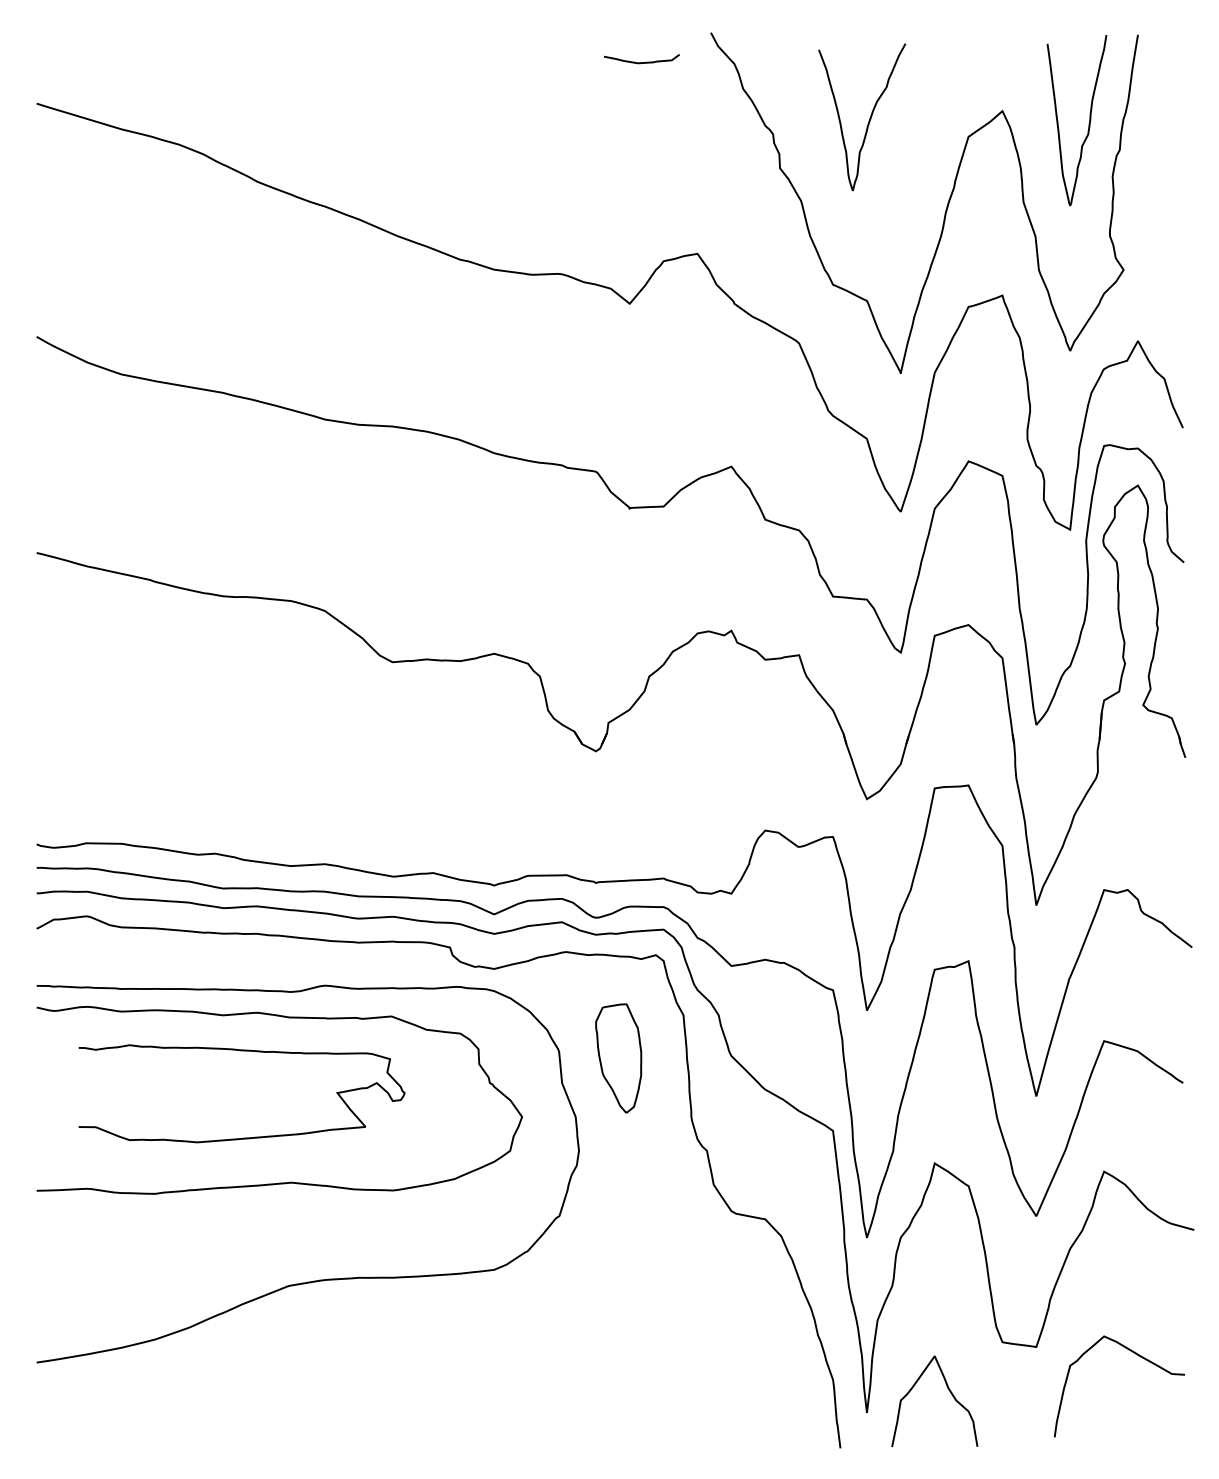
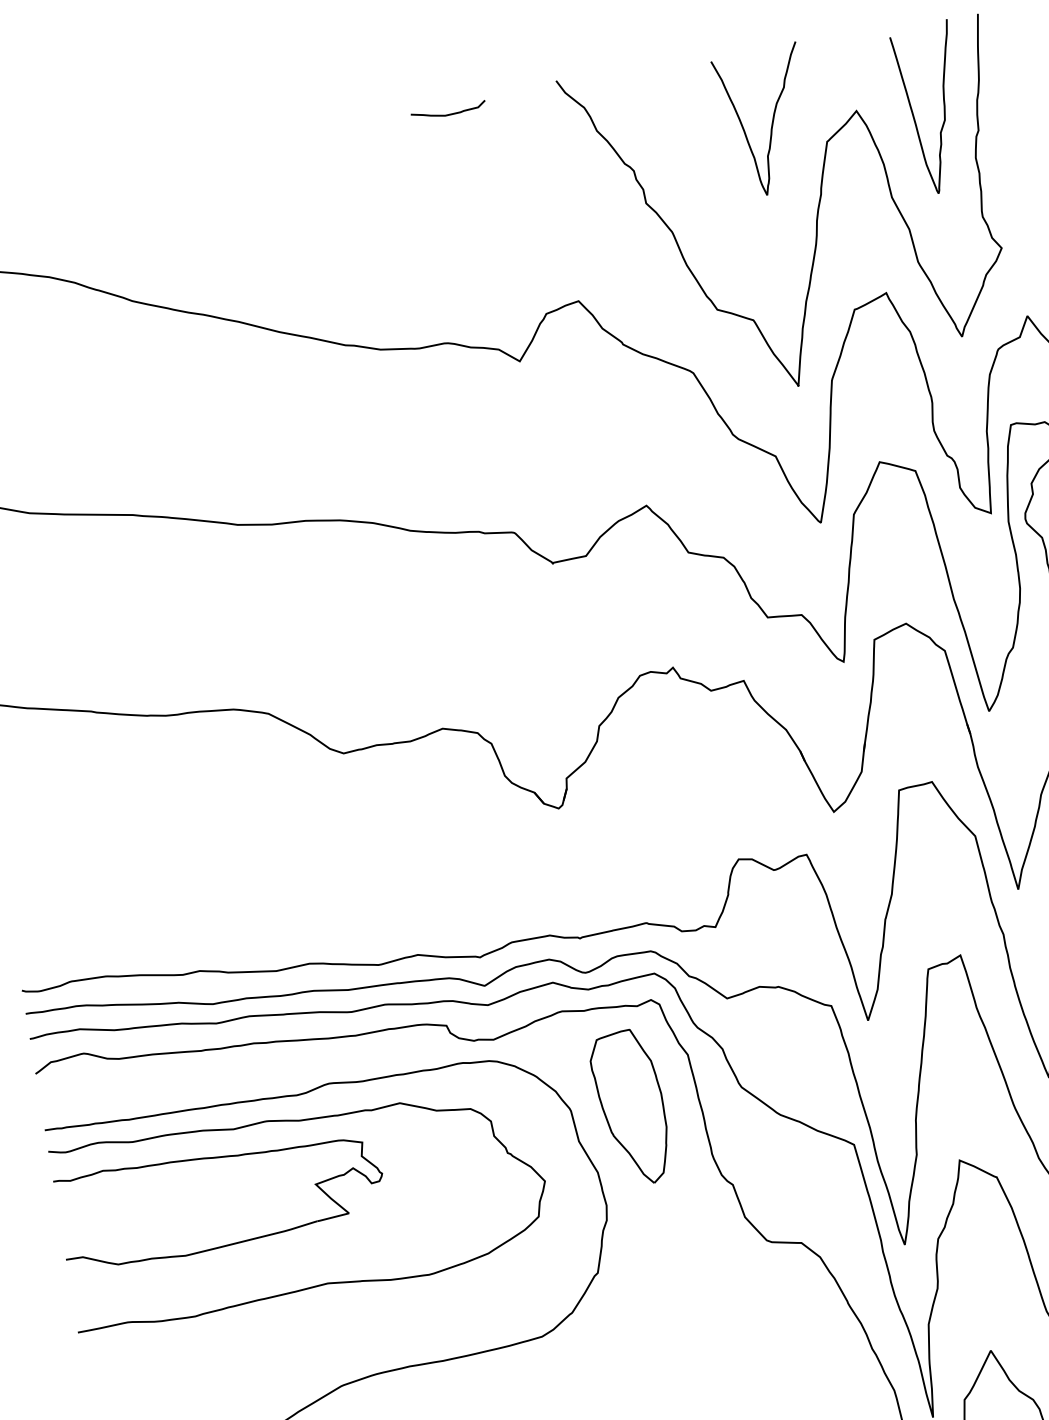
curve: (641, 62) -> (448, 114), moved
curve: (868, 120) -> (771, 123), moved
part: (241, 1051) -> (214, 1158), moved
part: (618, 1058) -> (630, 1108), size x1.43

